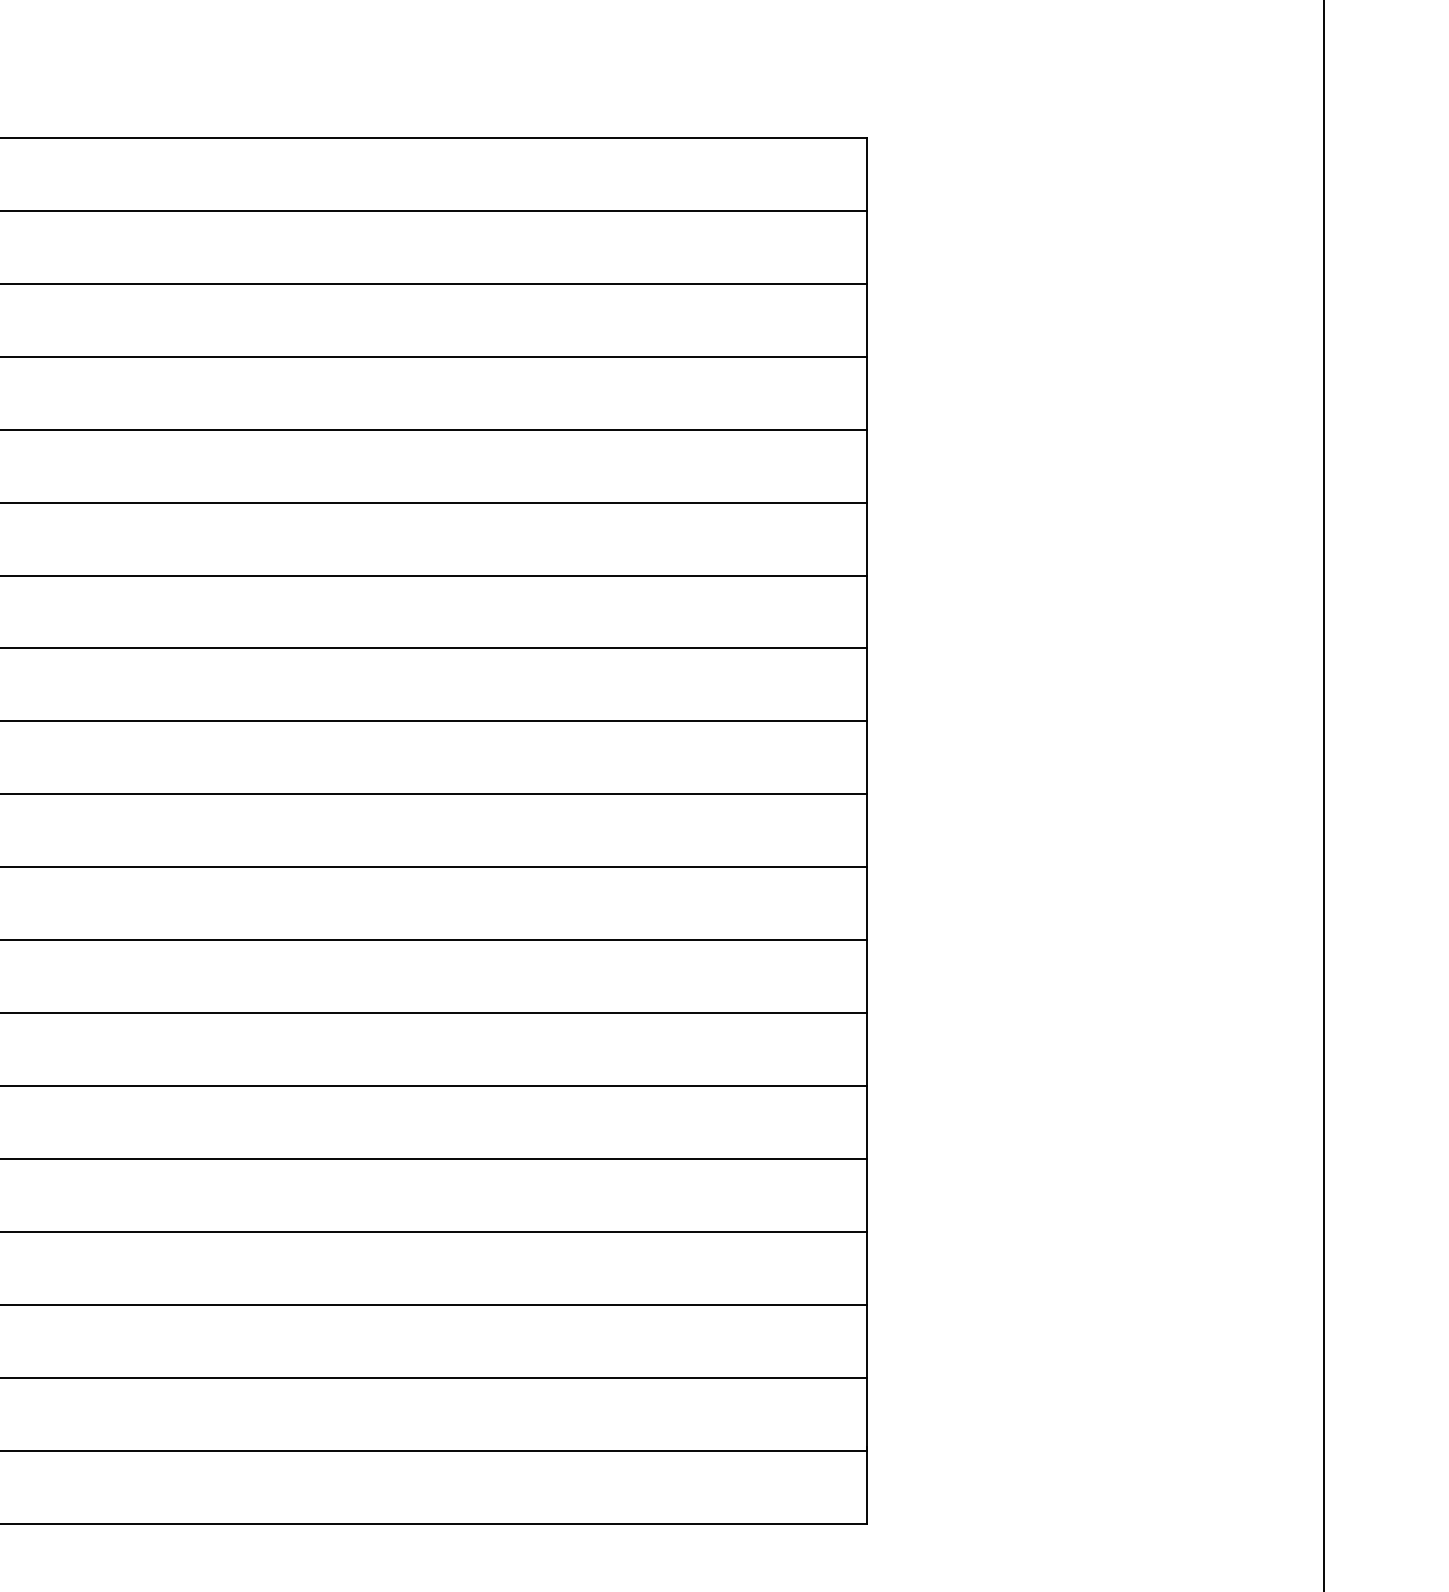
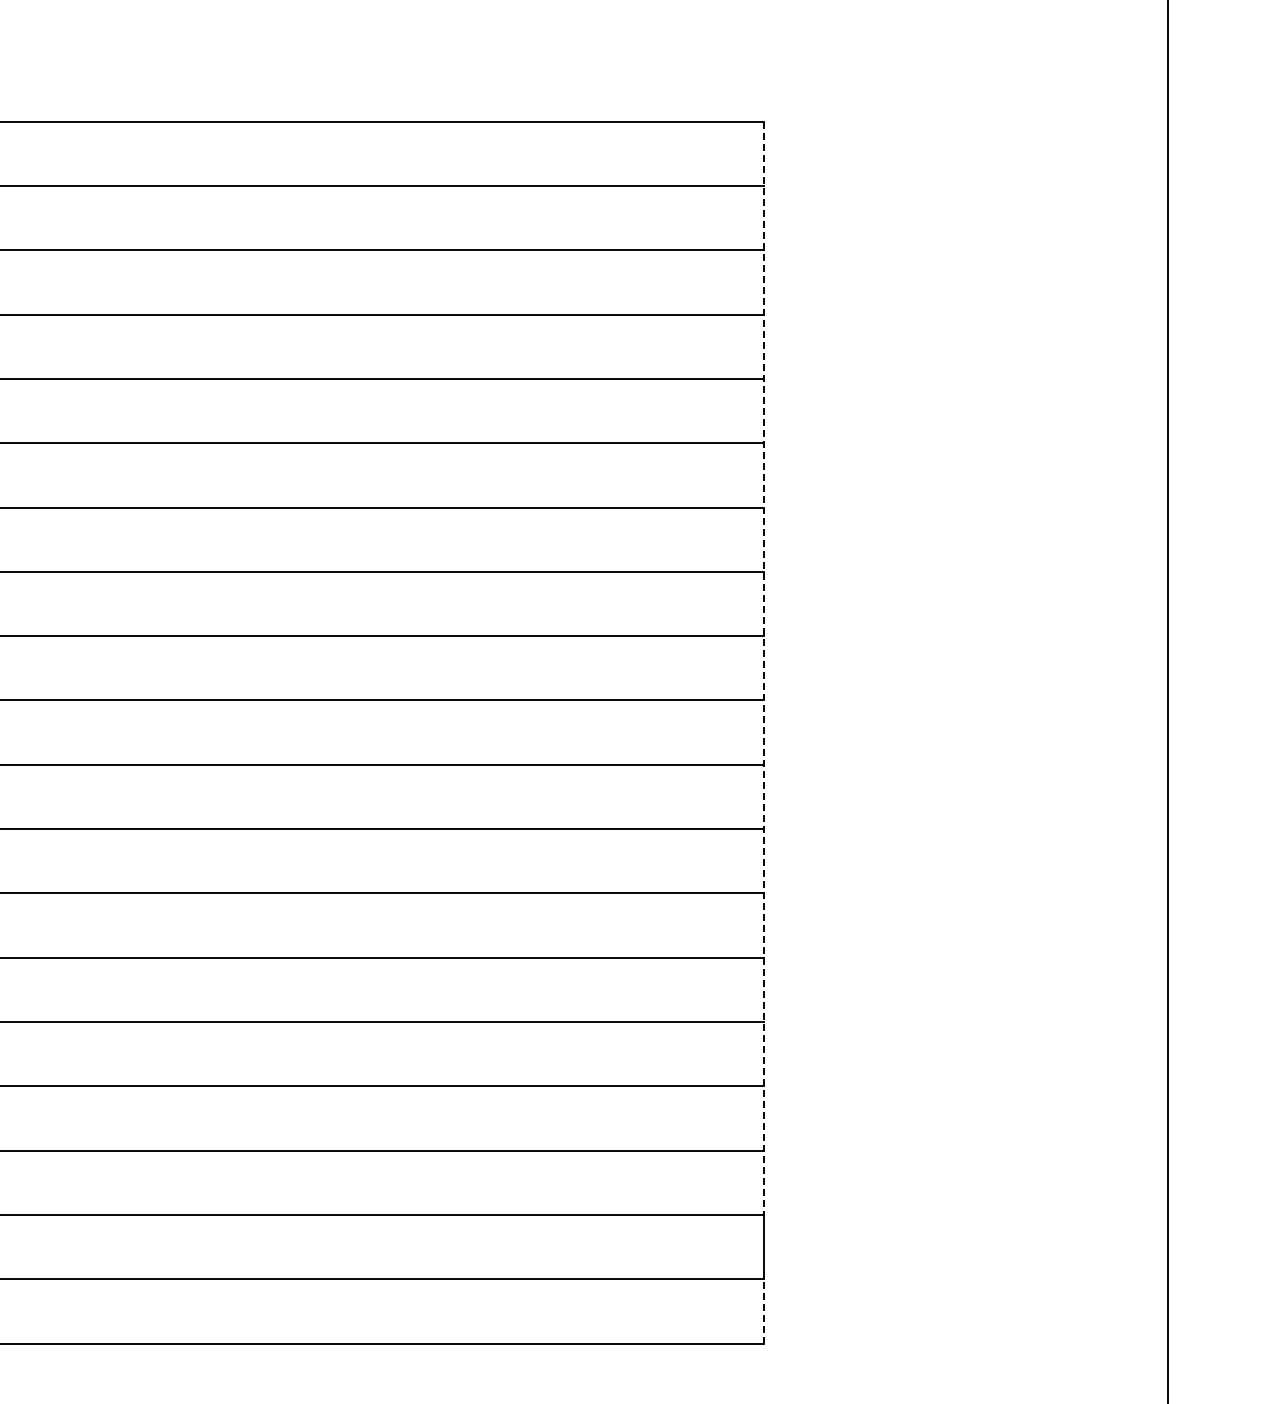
line: (866, 758) -> (764, 668), solid -> dashed
line: (866, 1484) -> (764, 1309), solid -> dashed

